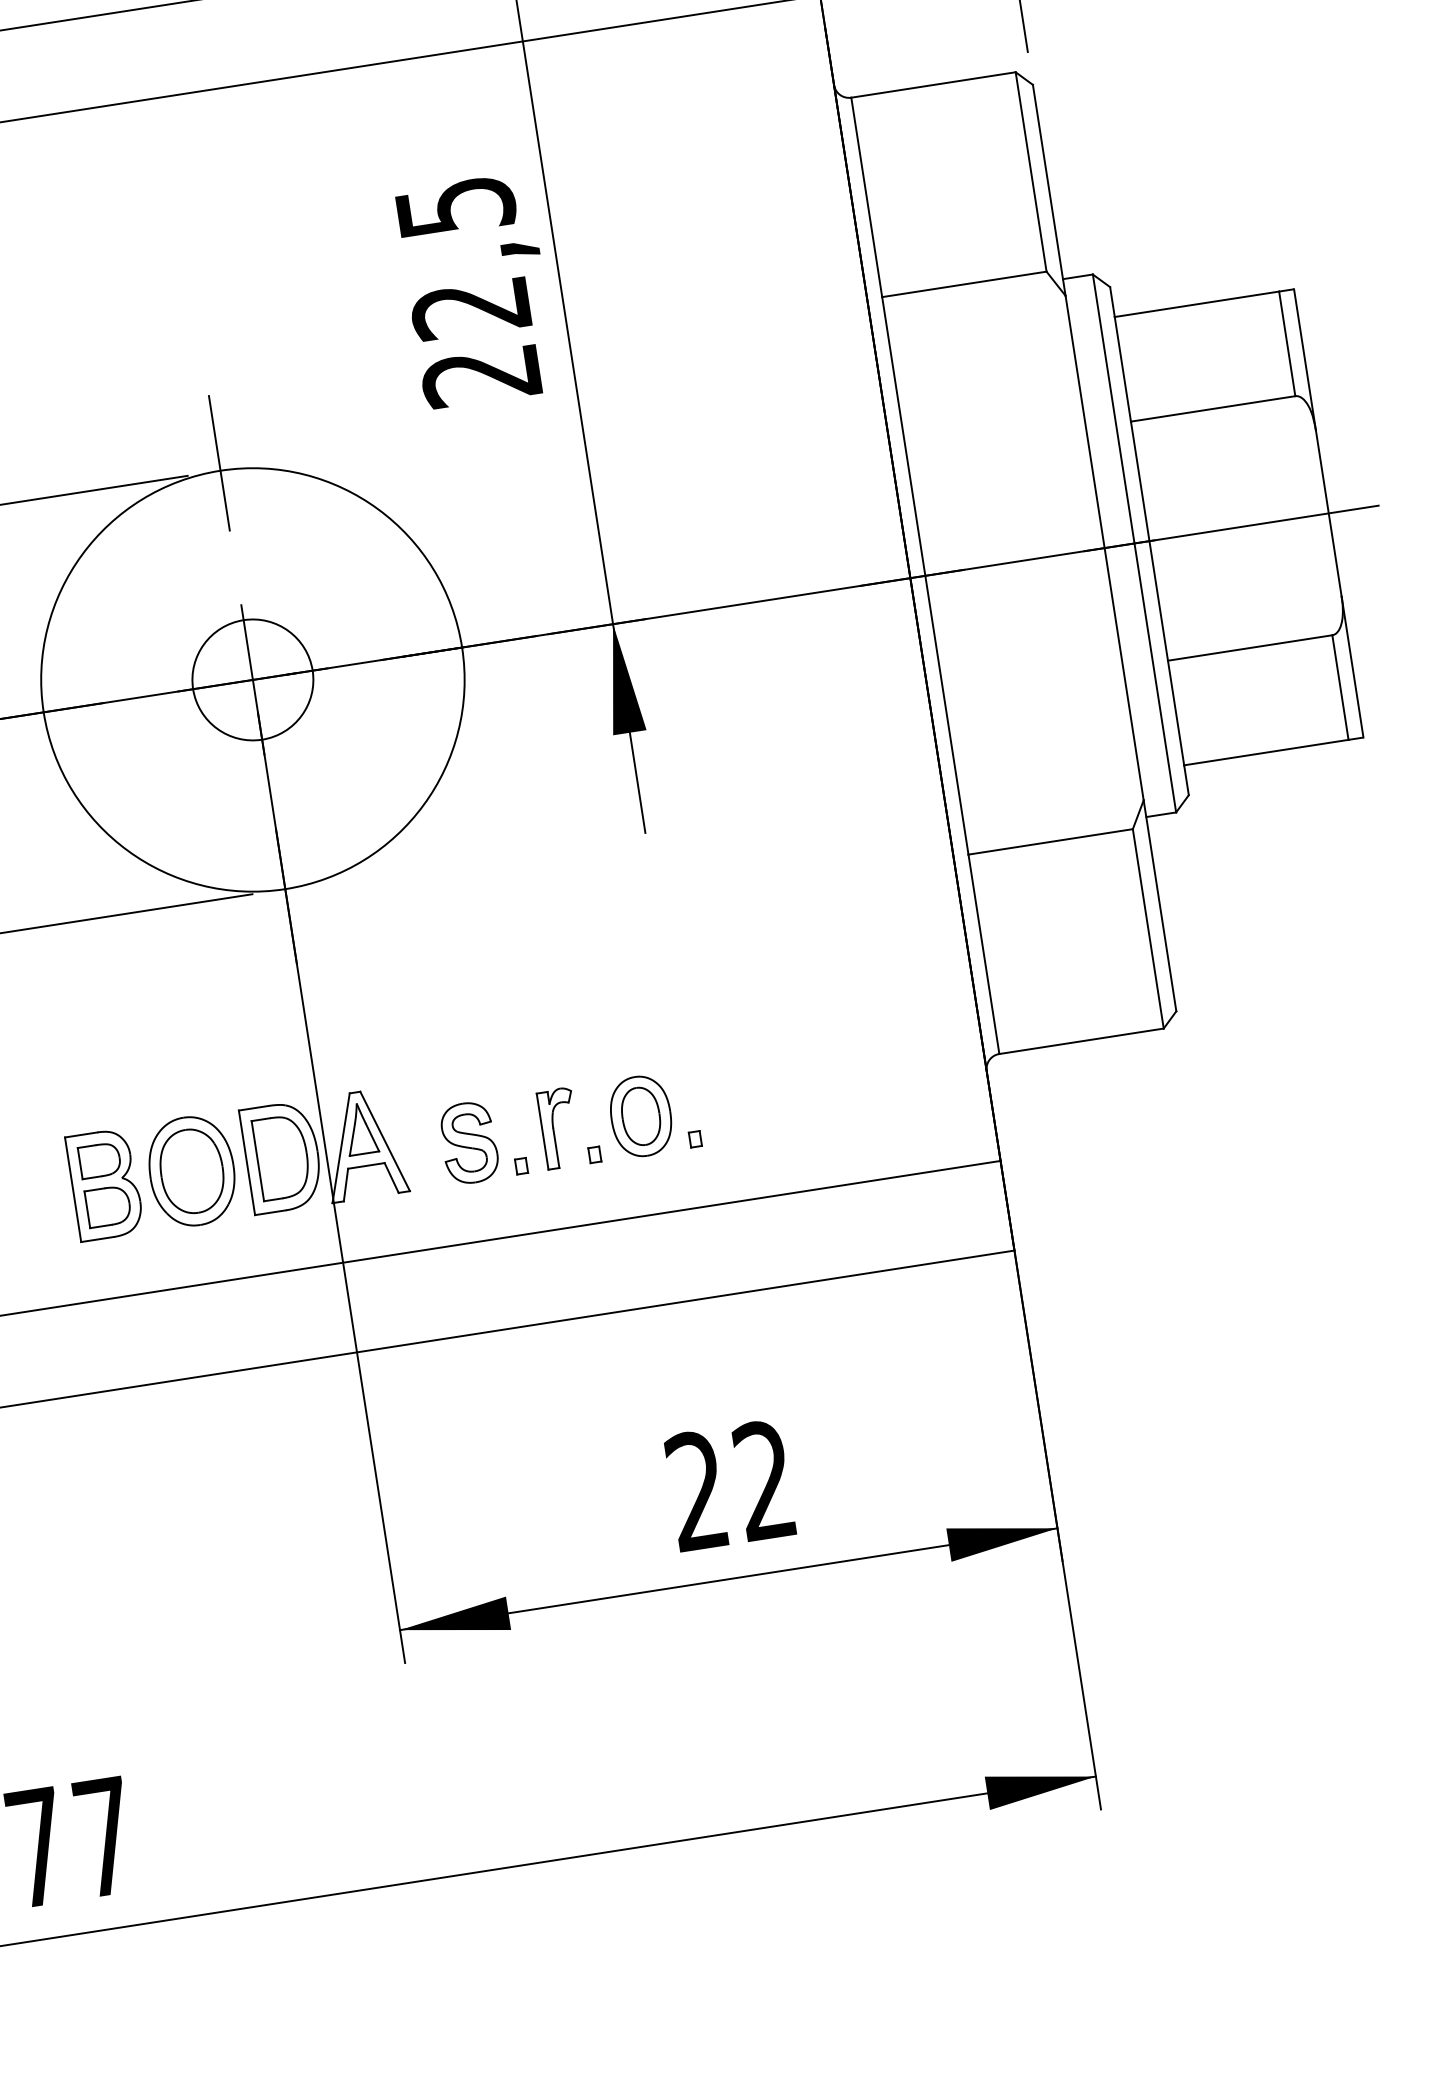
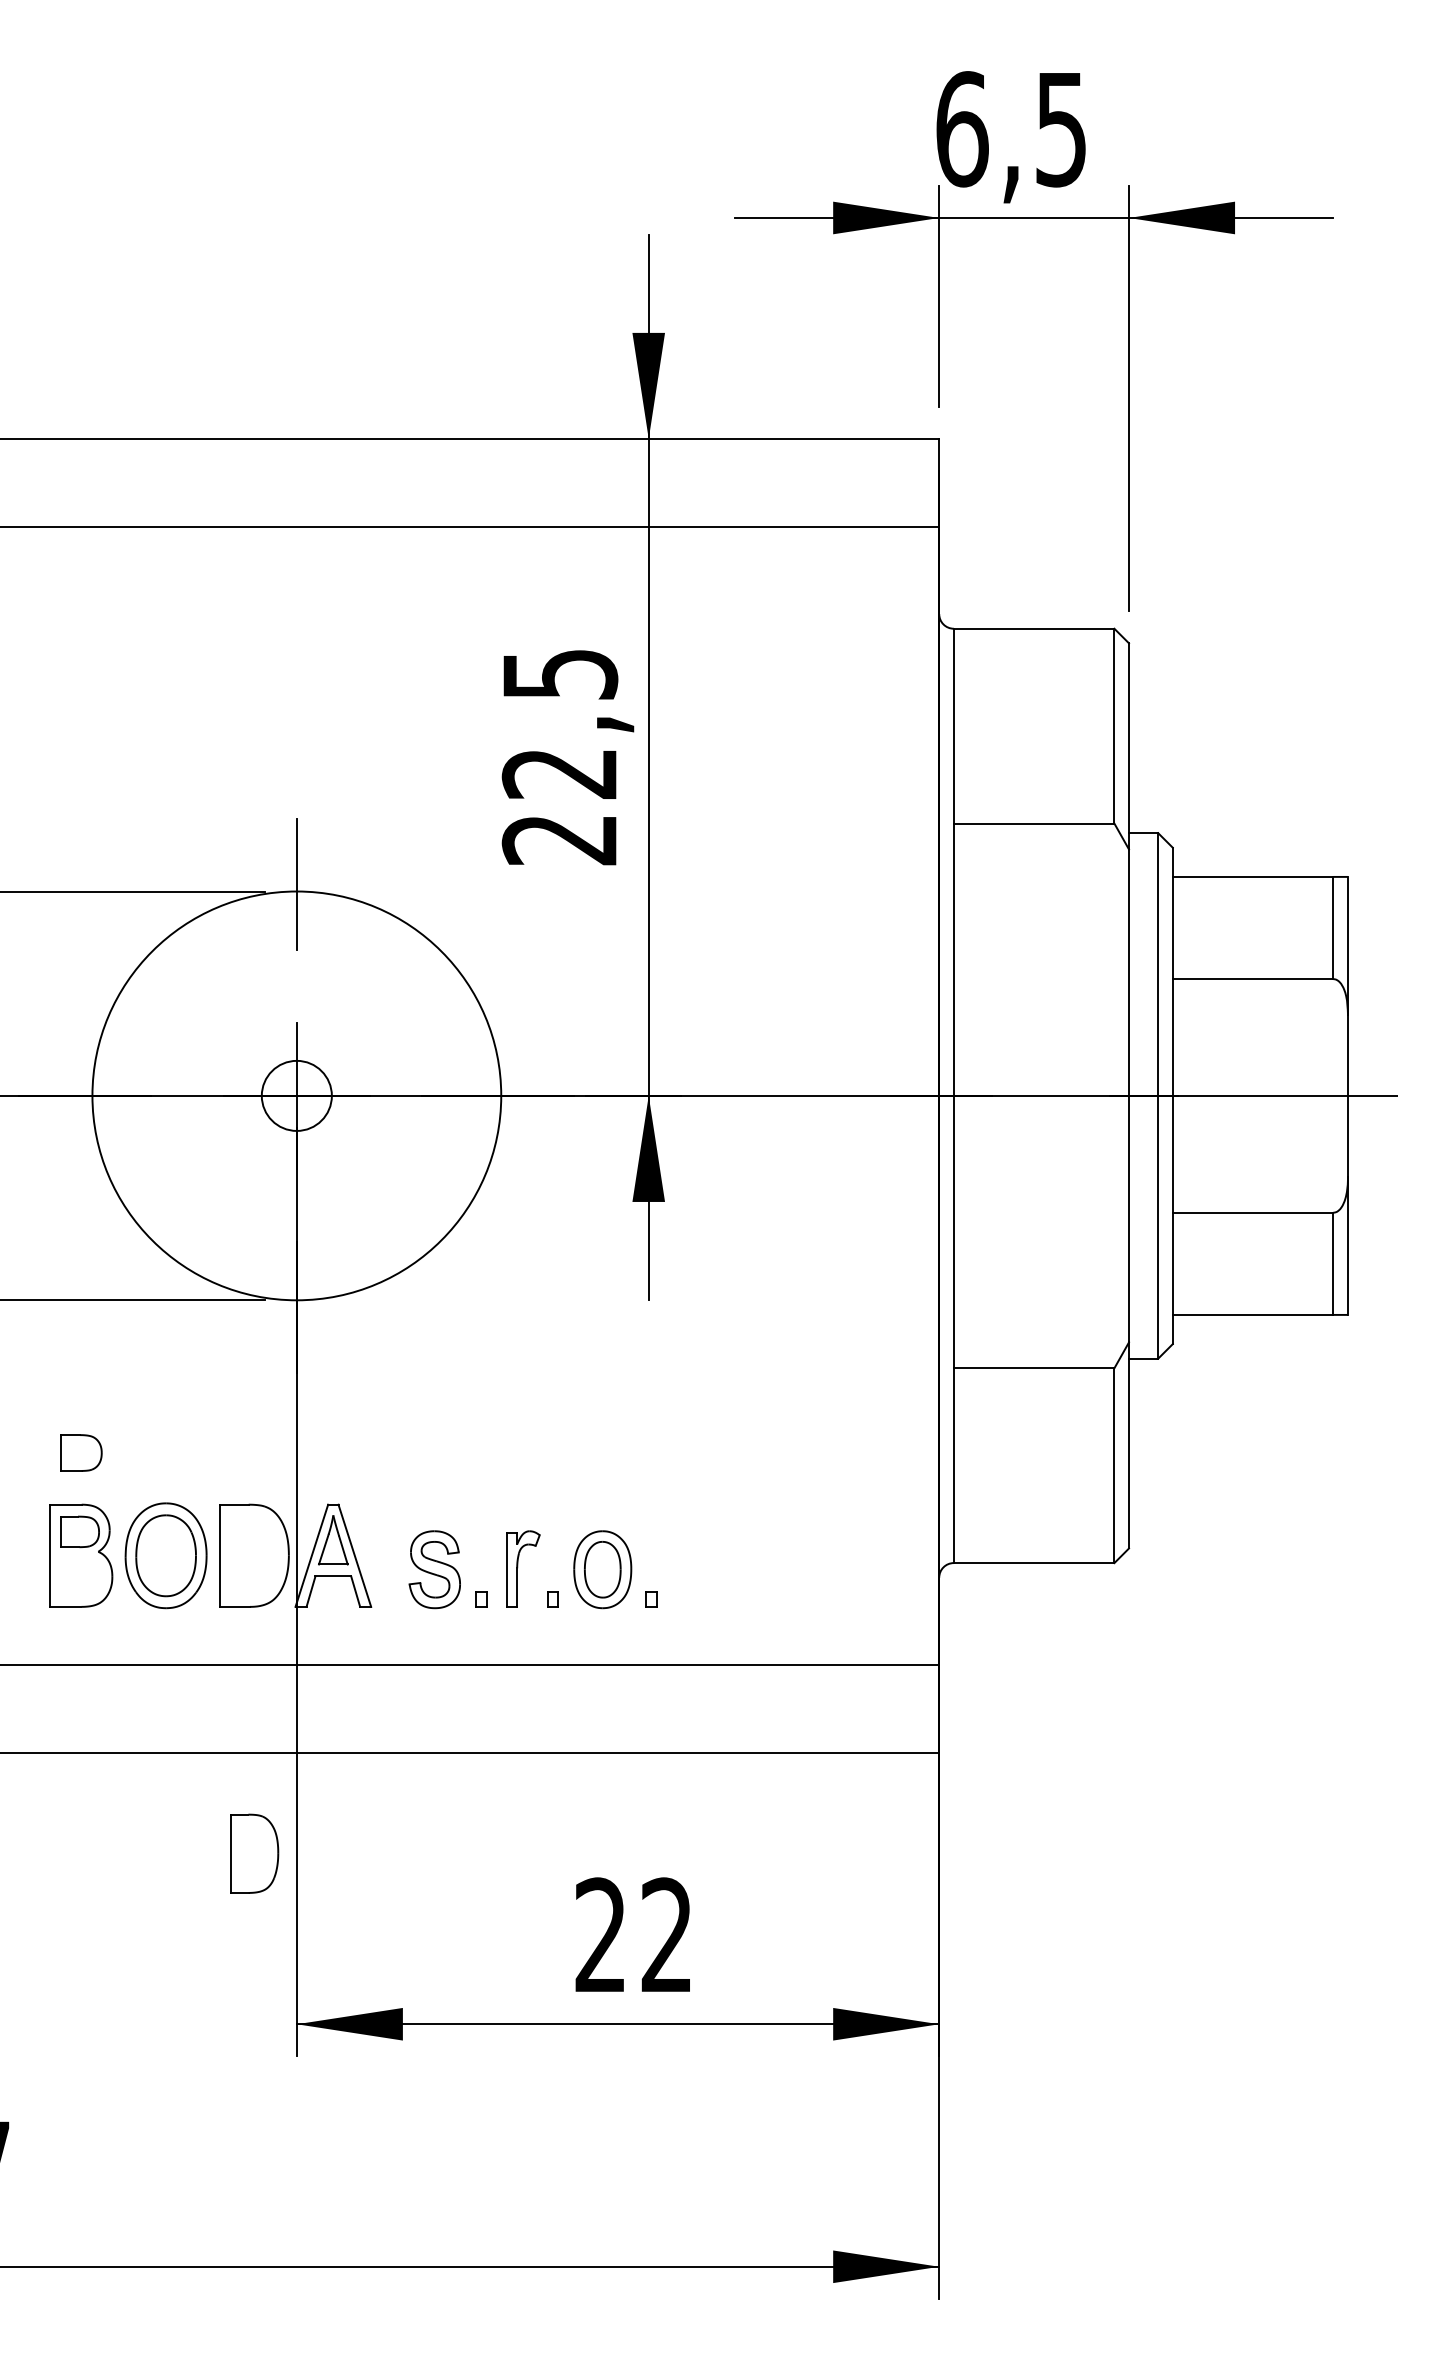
circle: (252, 679) -> (296, 1095), size x0.6
part: (282, 1157) -> (254, 1853), moved
part: (108, 1205) -> (81, 1452), moved

